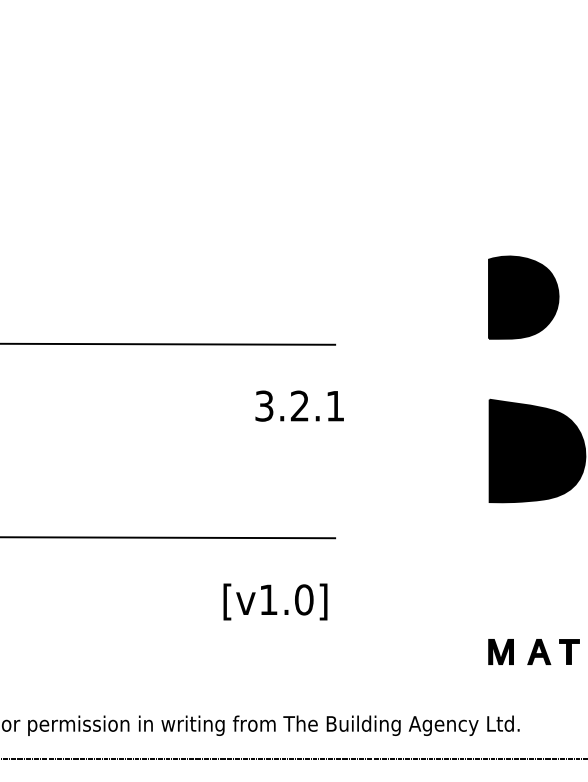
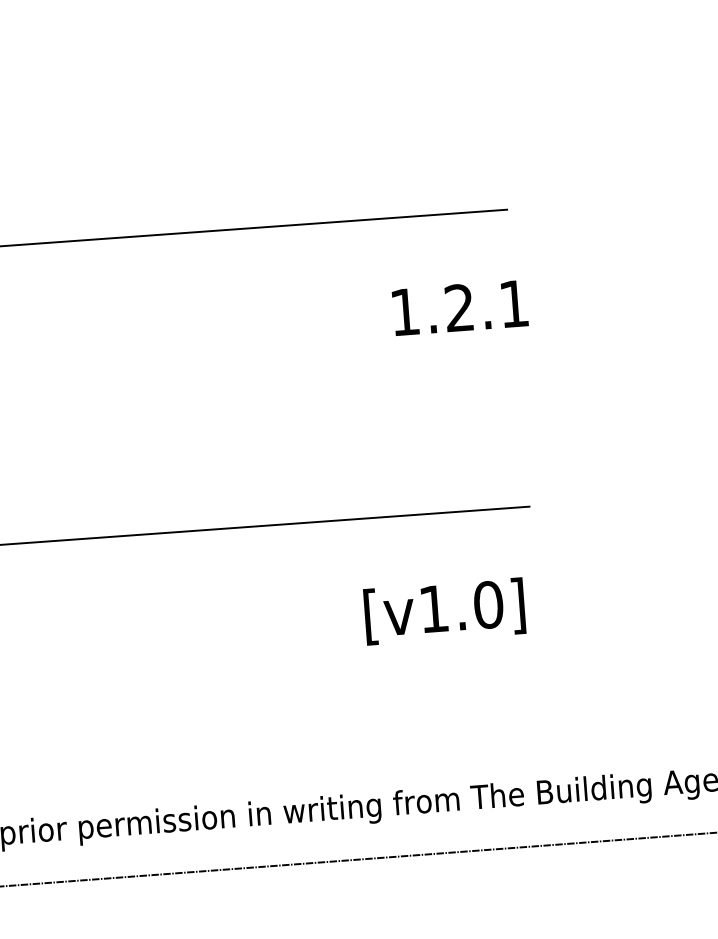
text: (264, 405) -> (405, 311), 3.2.1 -> 1.2.1

